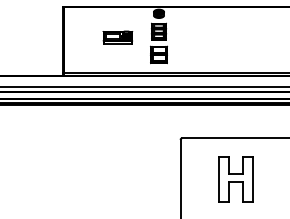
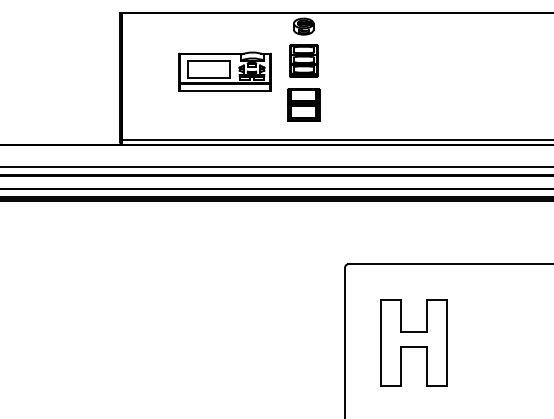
part: (117, 37) -> (224, 71), size x1.67
part: (235, 179) -> (413, 343), moved

